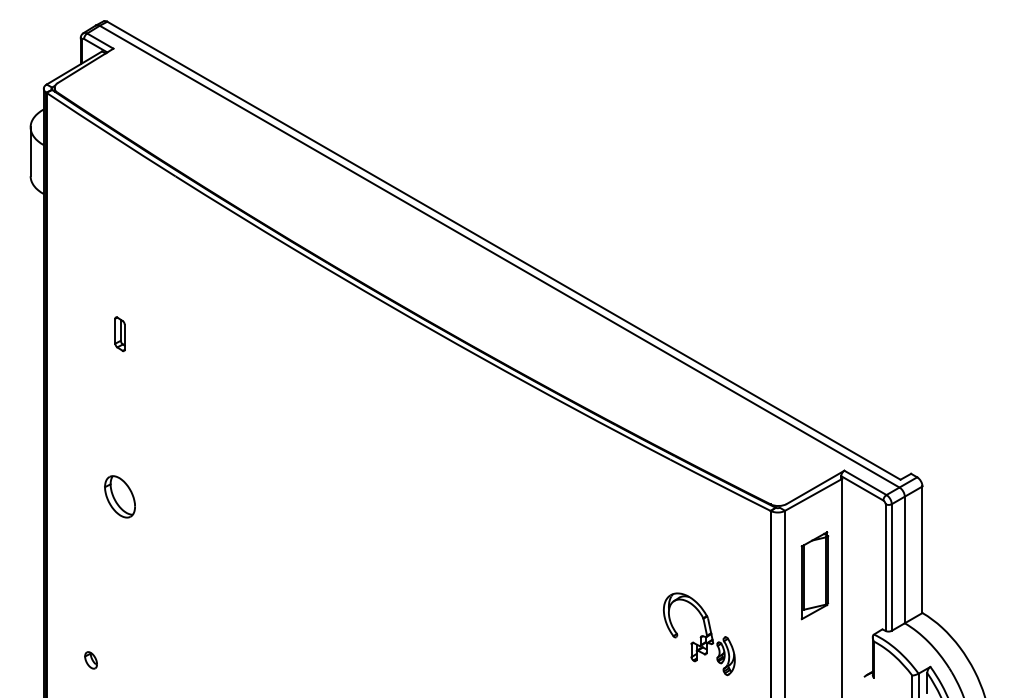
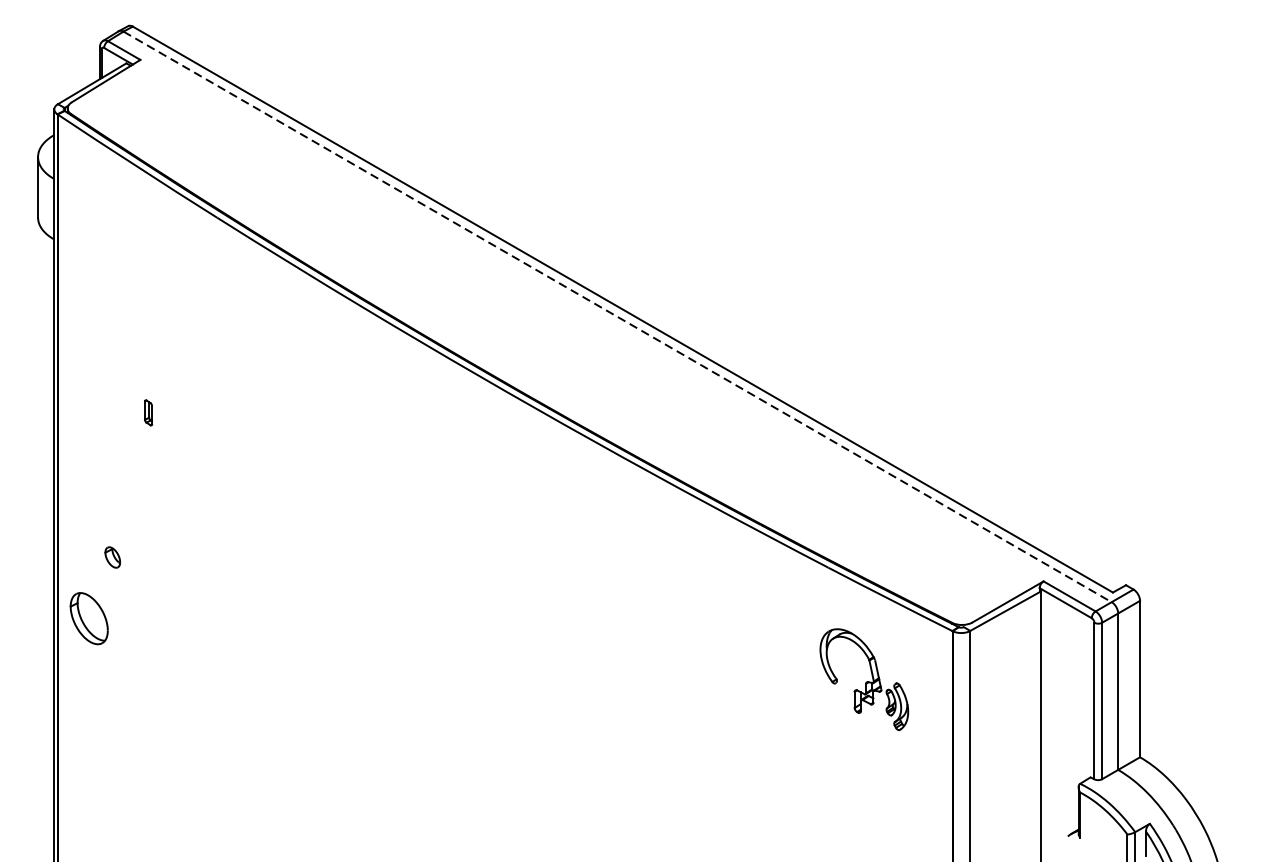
line: (499, 256) -> (617, 316), solid -> dashed
part: (119, 334) -> (147, 413), size x0.6
part: (119, 496) -> (88, 618), moved
part: (814, 575) -> (1006, 710), removed
part: (699, 634) -> (864, 679), moved
part: (90, 660) -> (112, 557), moved

